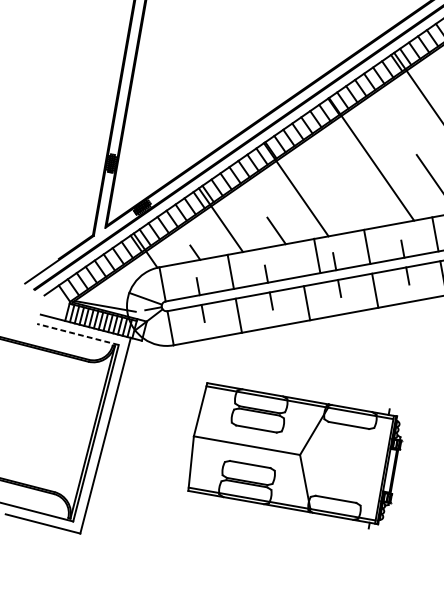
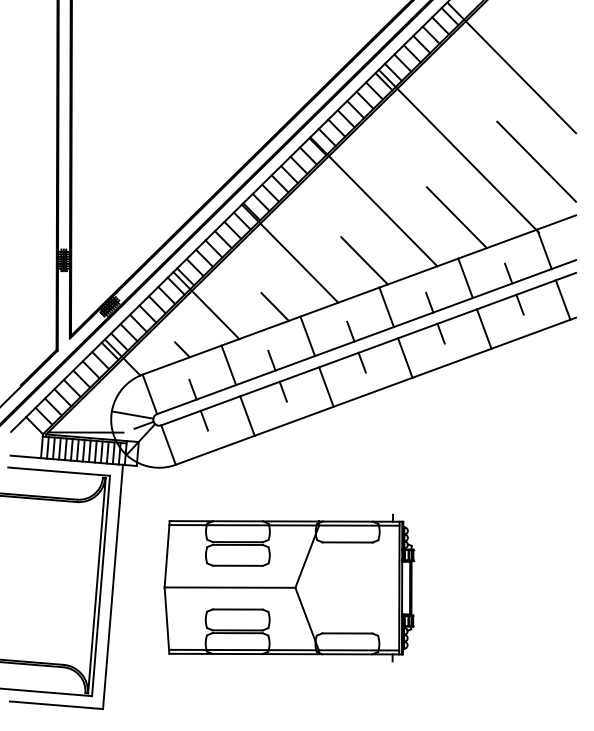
line: (355, 205) -> (364, 260), added
line: (316, 255) -> (307, 336), moved
line: (77, 334) -> (58, 471), dashed -> solid
part: (295, 453) -> (289, 587), moved

